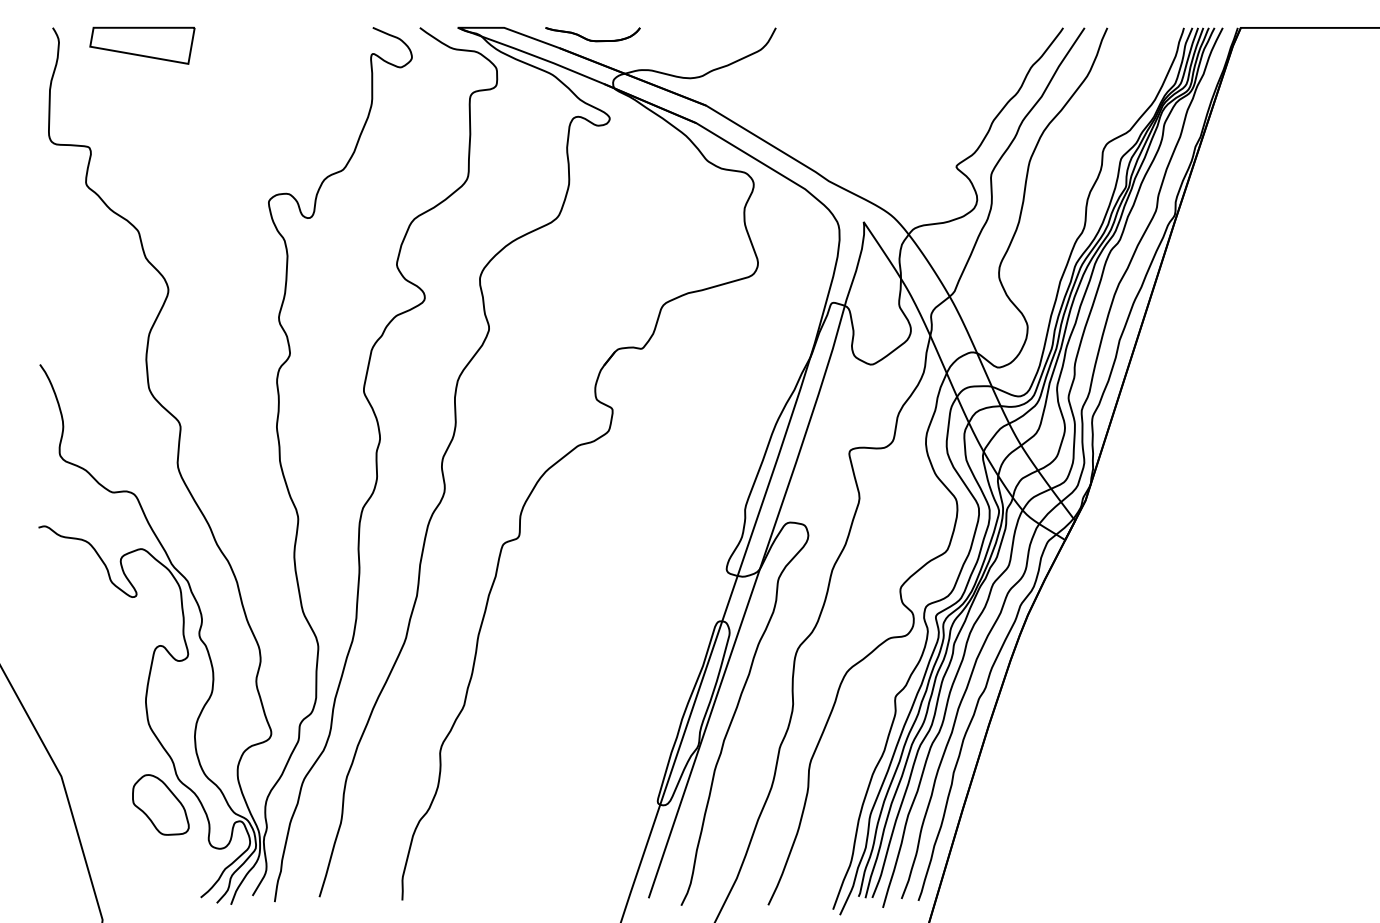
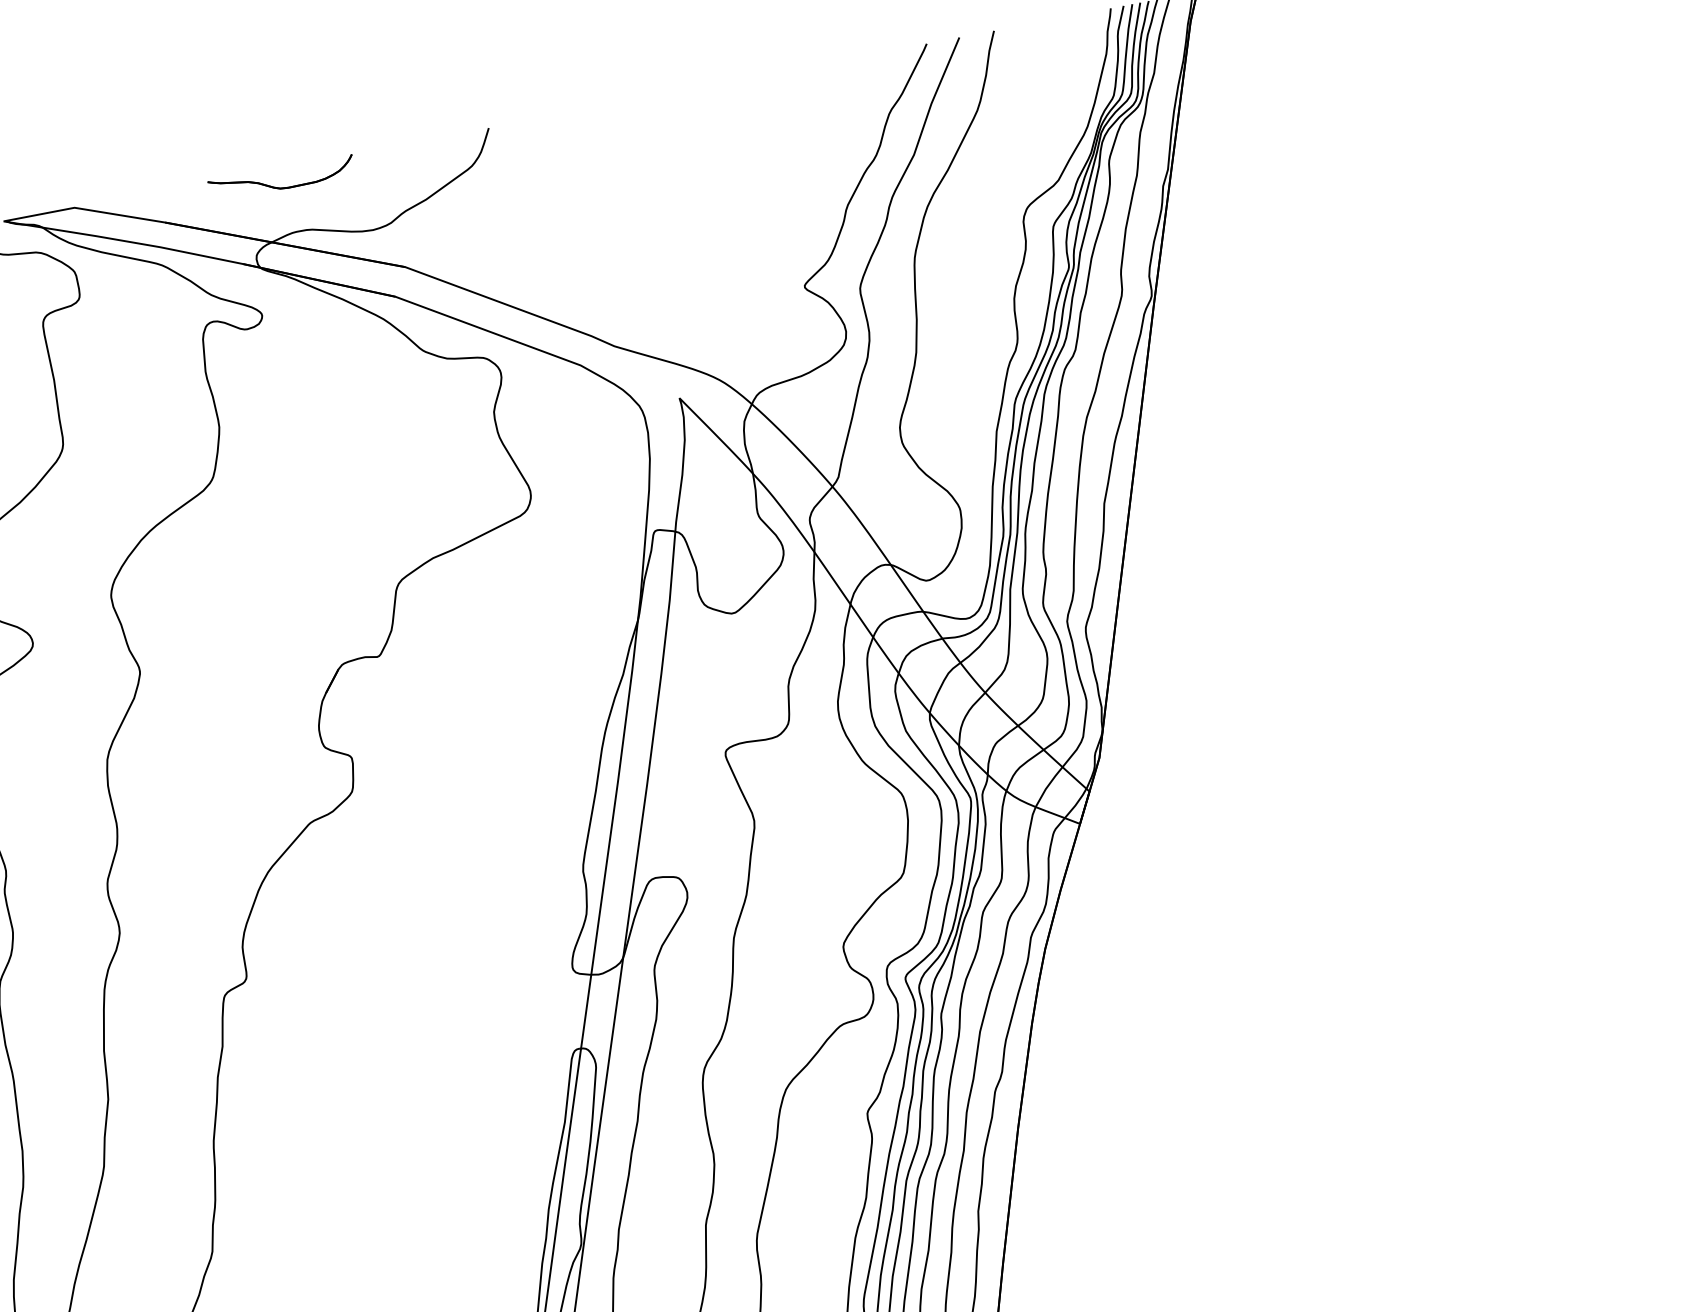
part: (592, 34) -> (281, 178), moved

